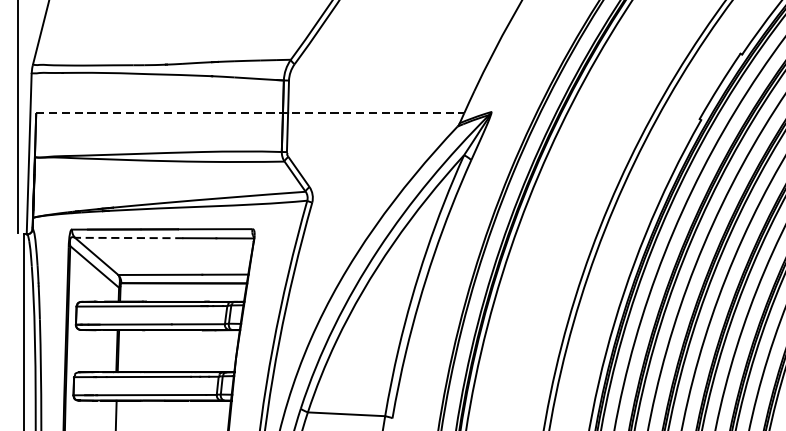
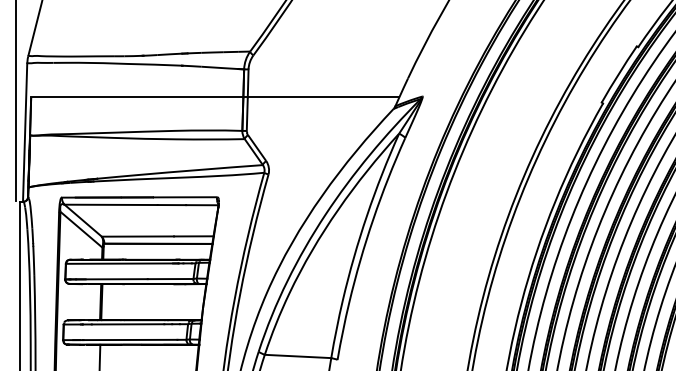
line: (250, 113) -> (215, 97), dashed -> solid
line: (129, 237) -> (111, 204), dashed -> solid

